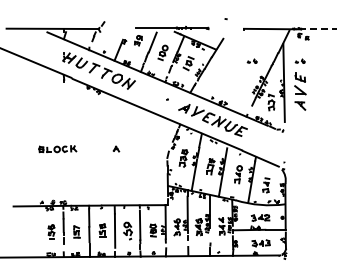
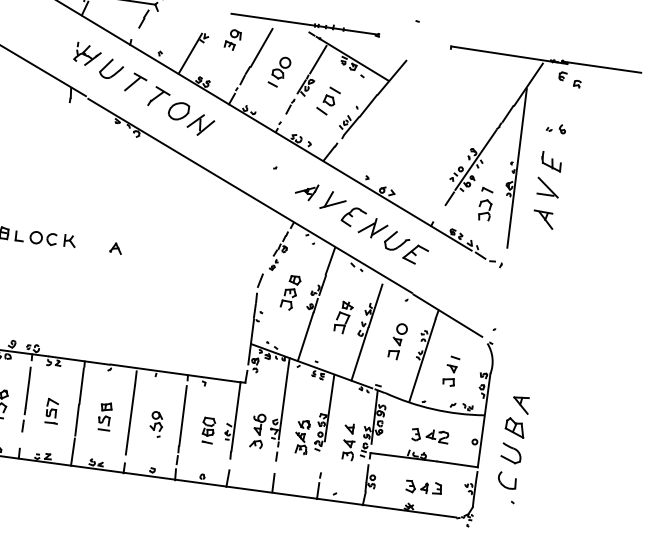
line: (318, 28) -> (602, 67), dashed -> solid
part: (251, 60) -> (457, 112), removed
part: (116, 148) -> (116, 247), moved
part: (301, 218) -> (513, 448), added
part: (127, 231) -> (155, 424), size x0.71

